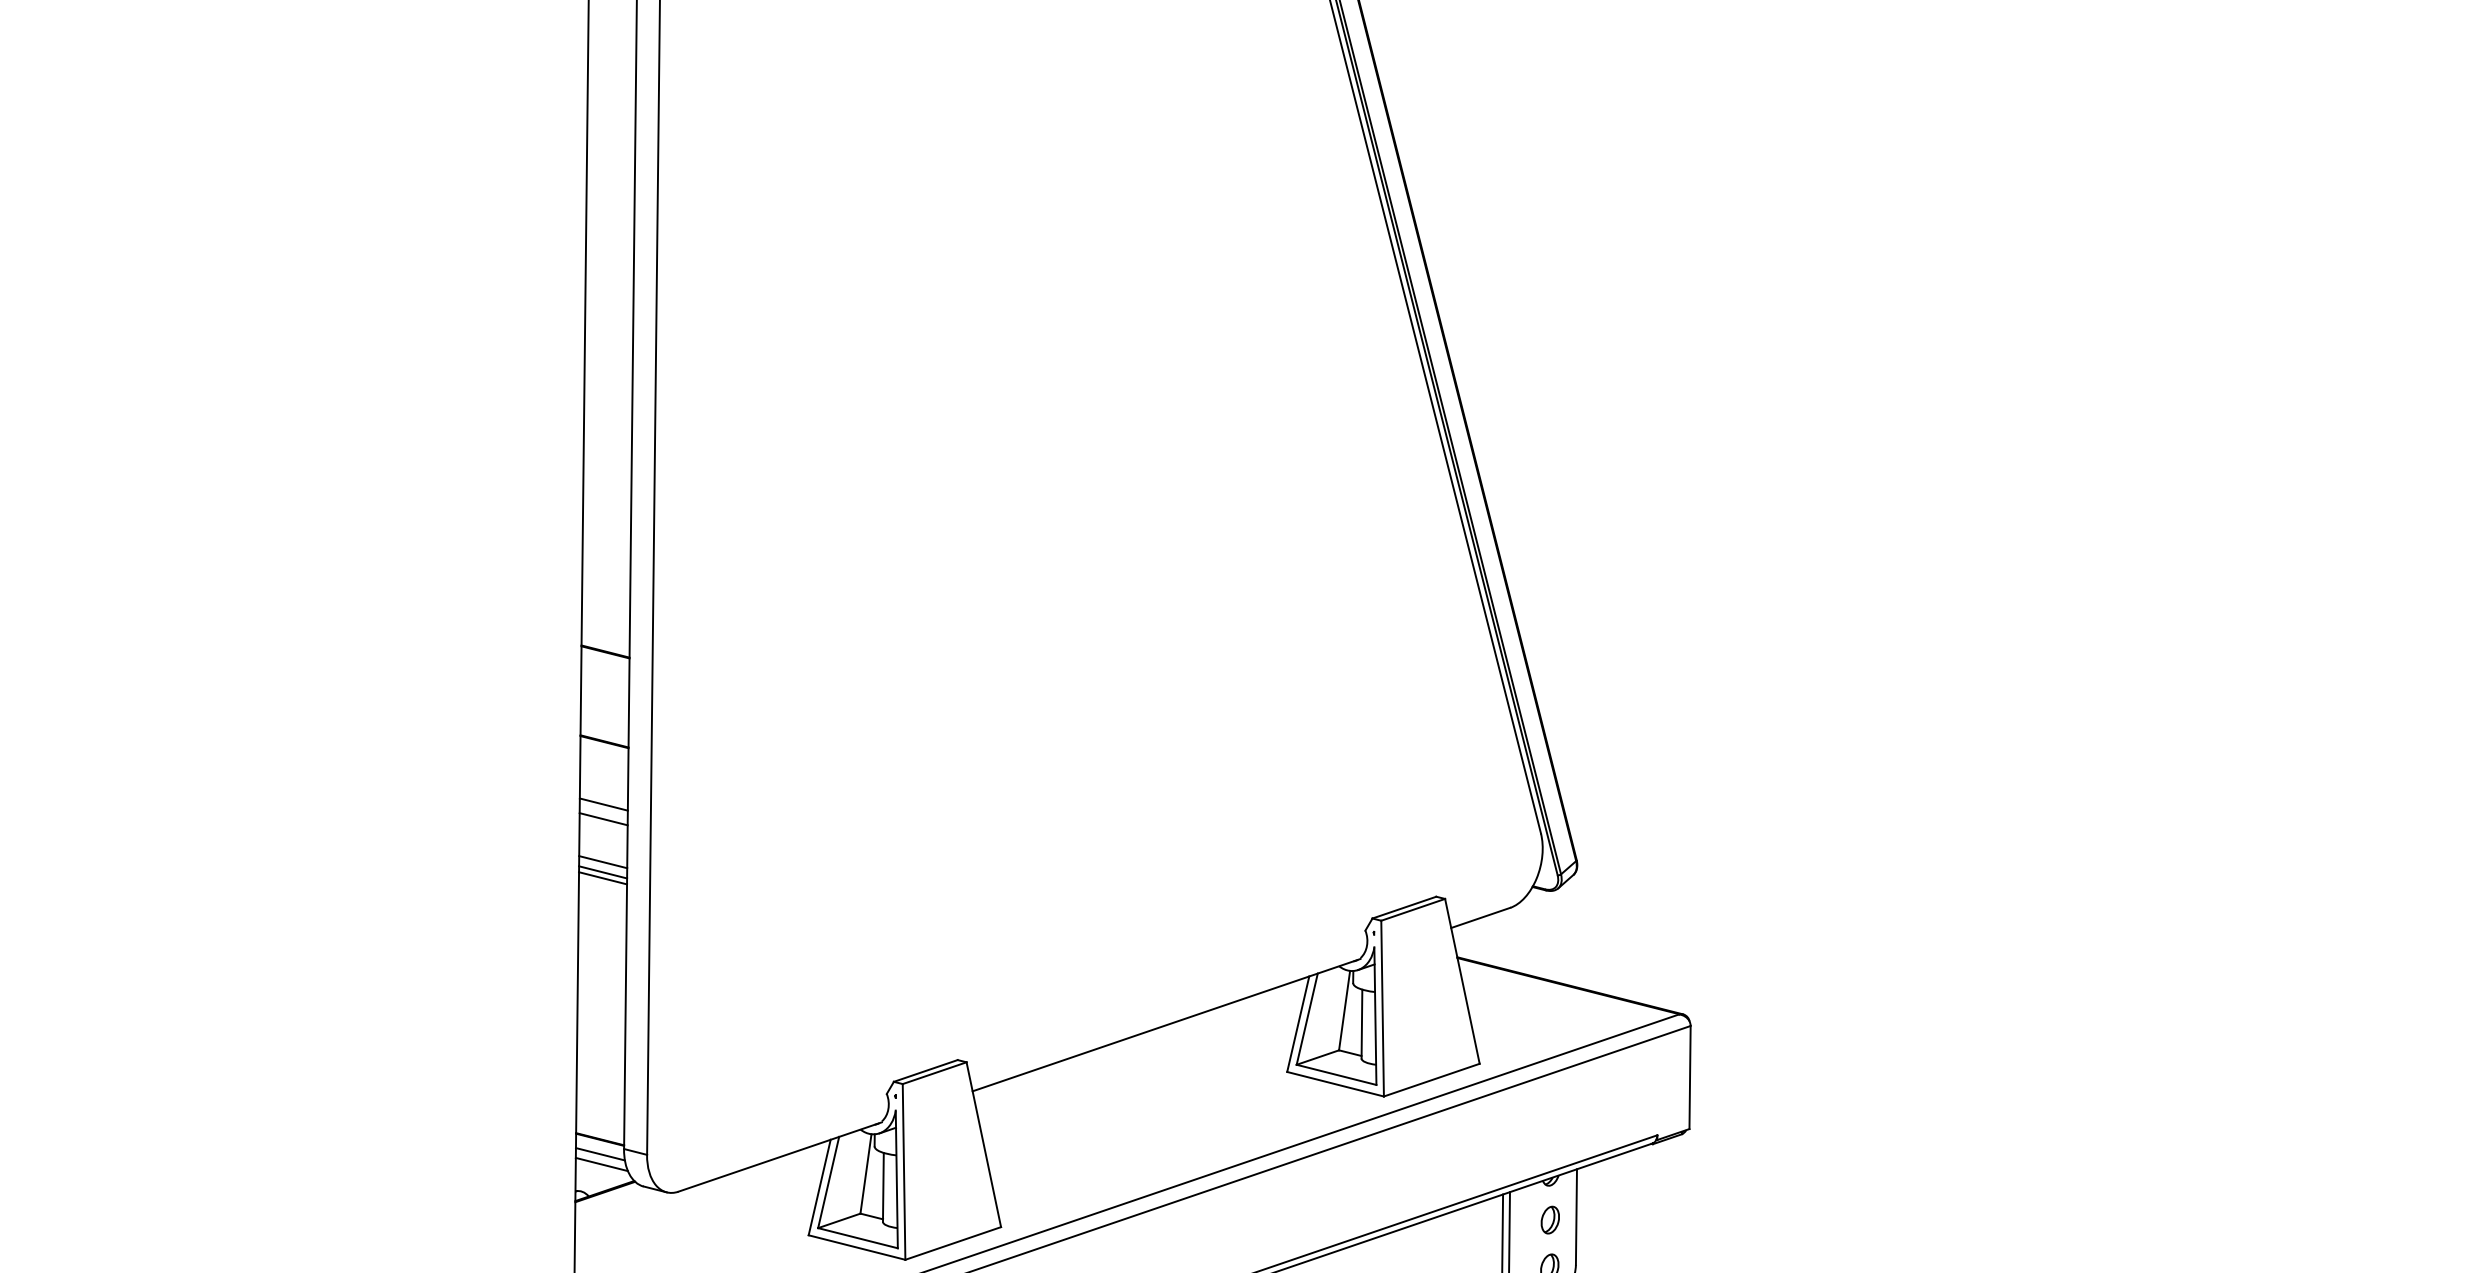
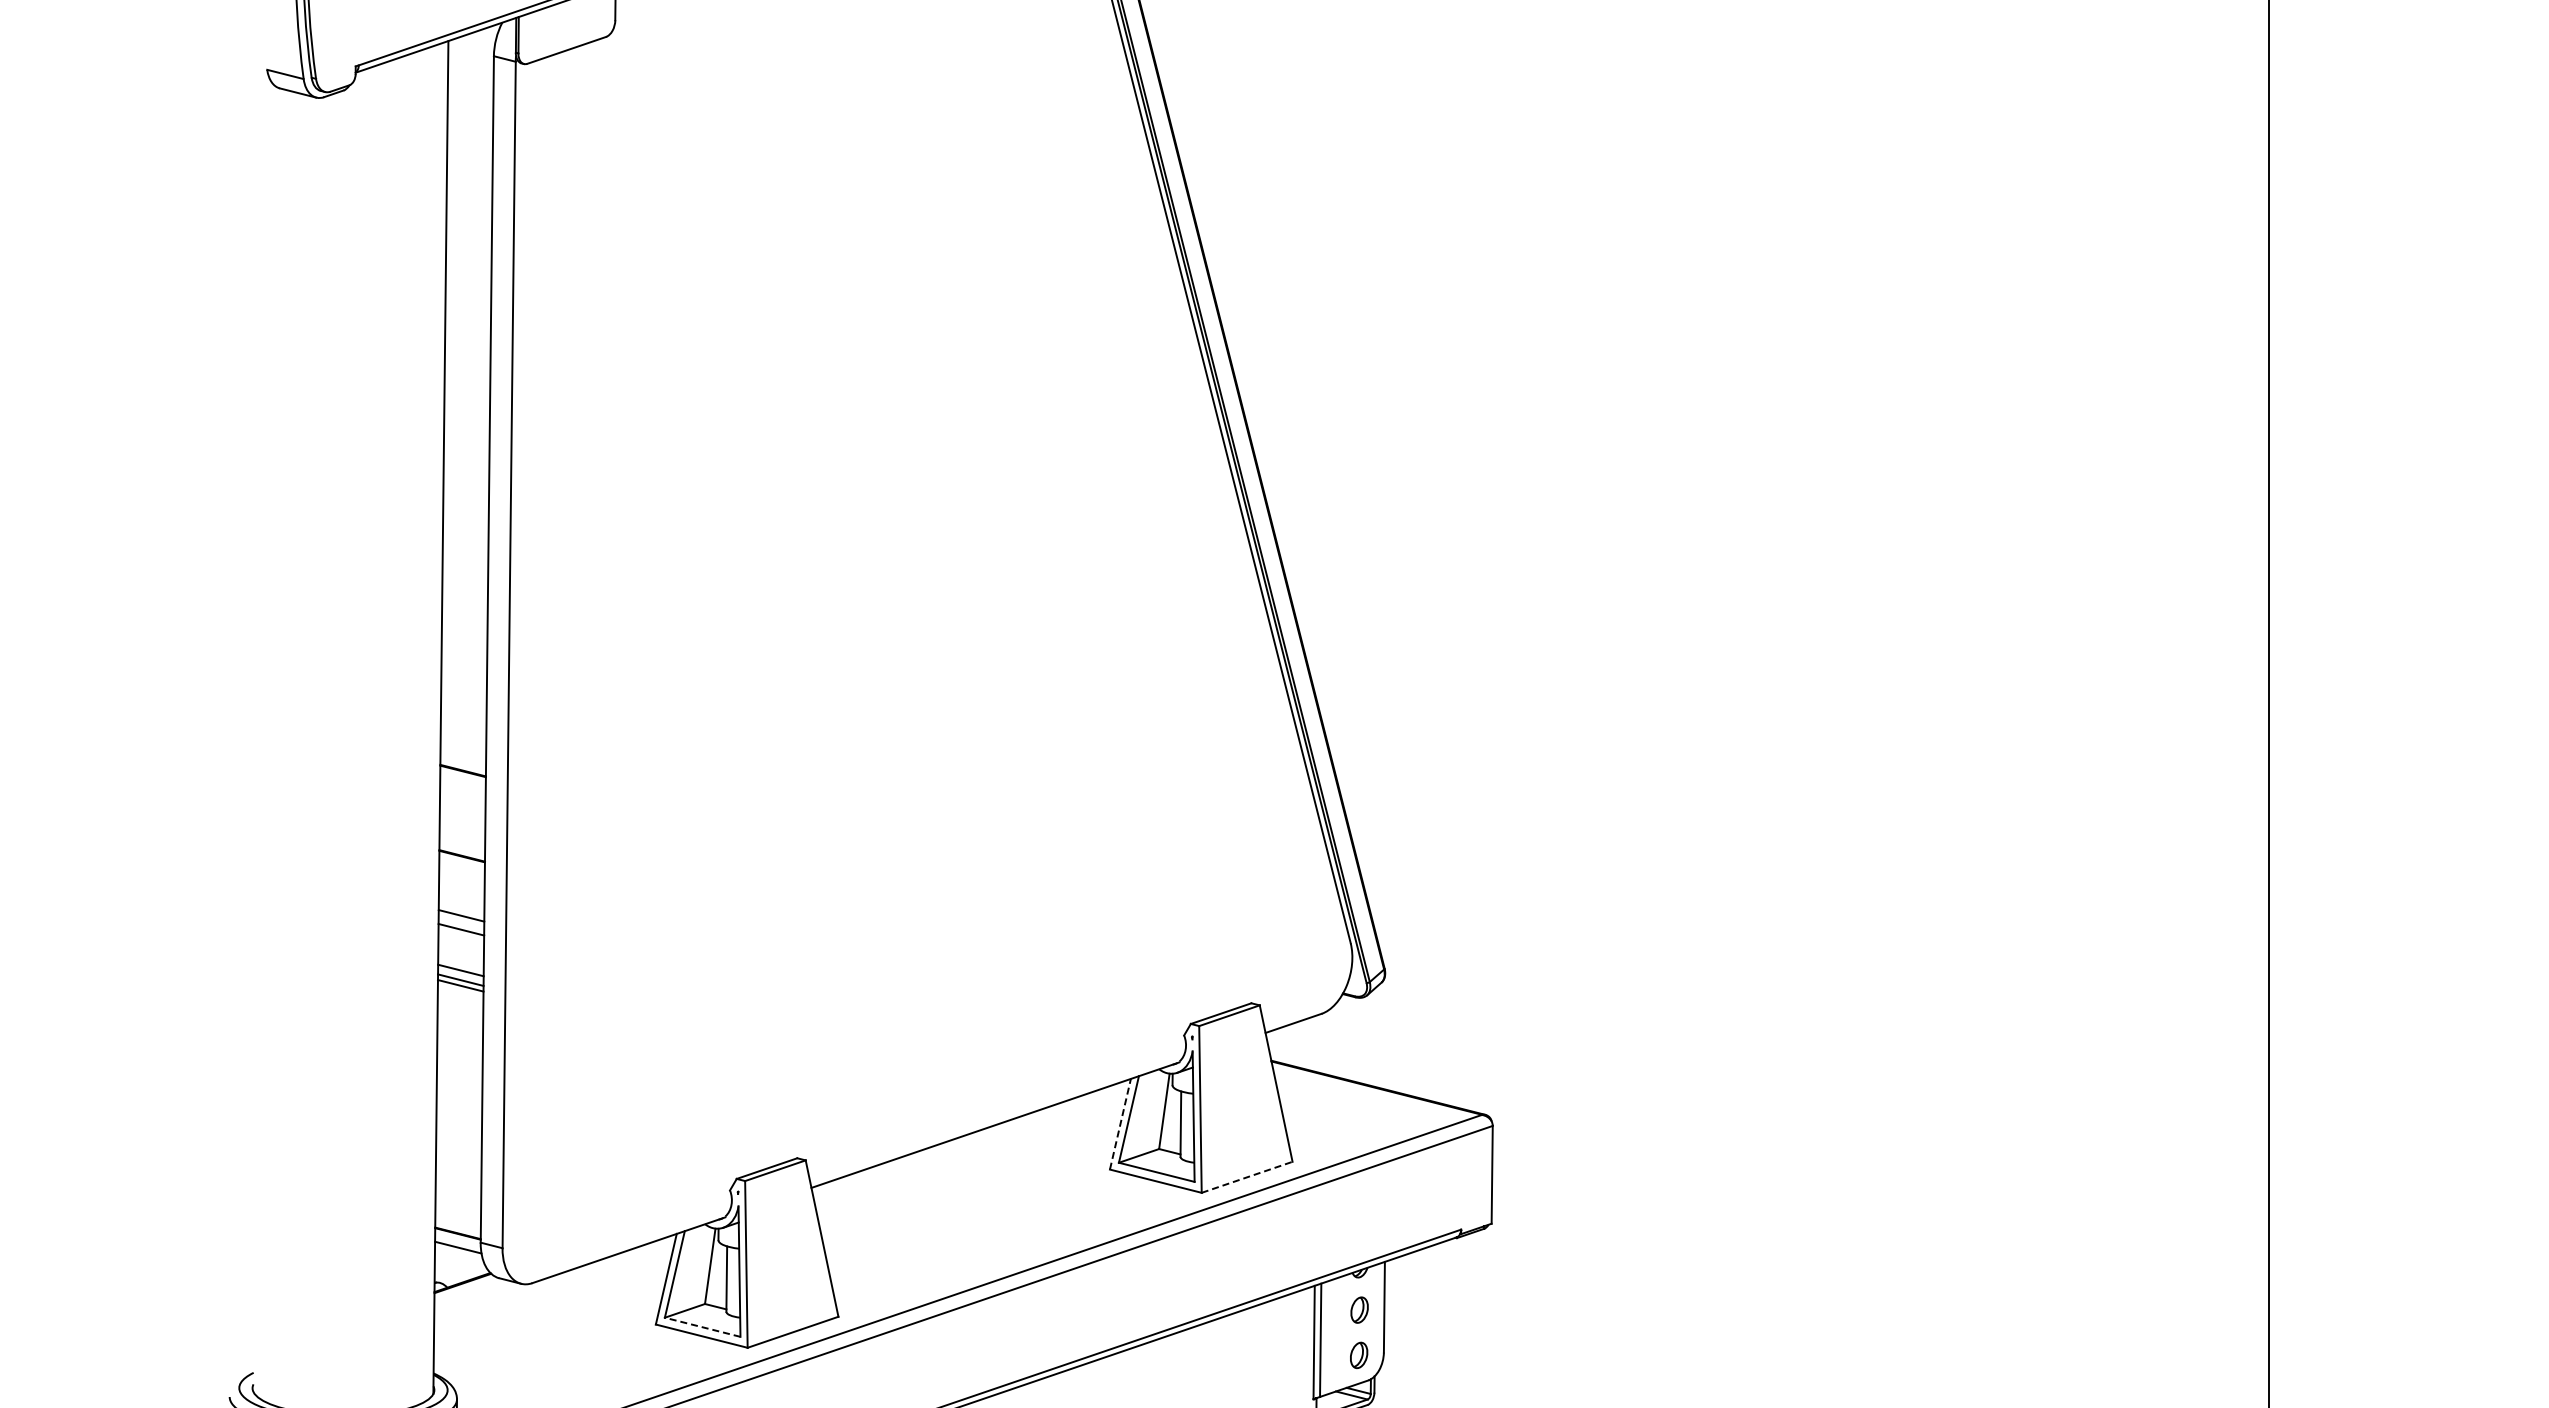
line: (1298, 1024) -> (1120, 1124), solid -> dashed
line: (1432, 1080) -> (1247, 1177), solid -> dashed
line: (601, 1164) -> (459, 1257), removed
line: (857, 1238) -> (702, 1327), solid -> dashed

